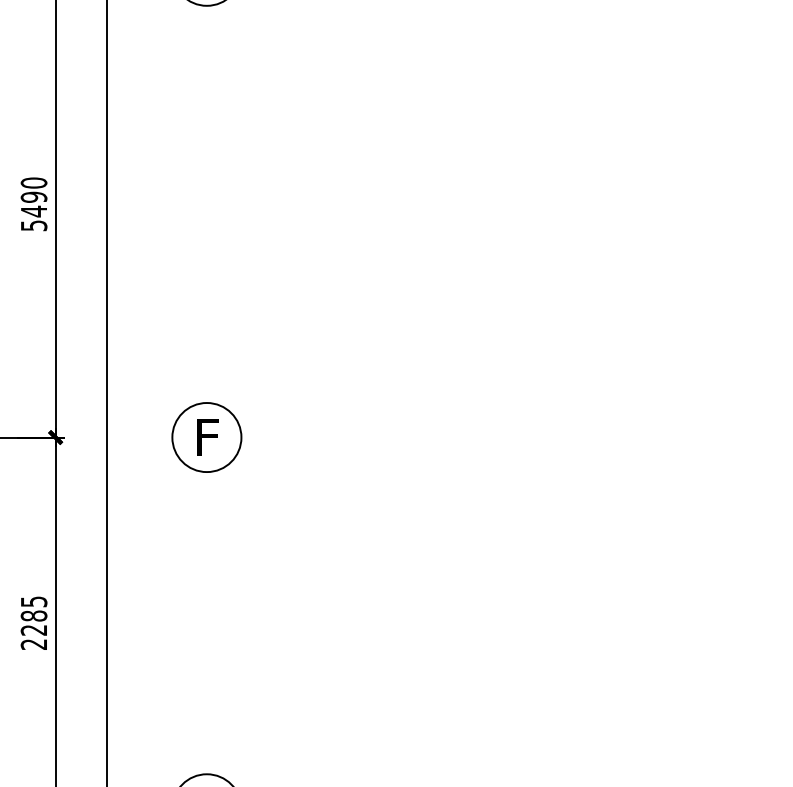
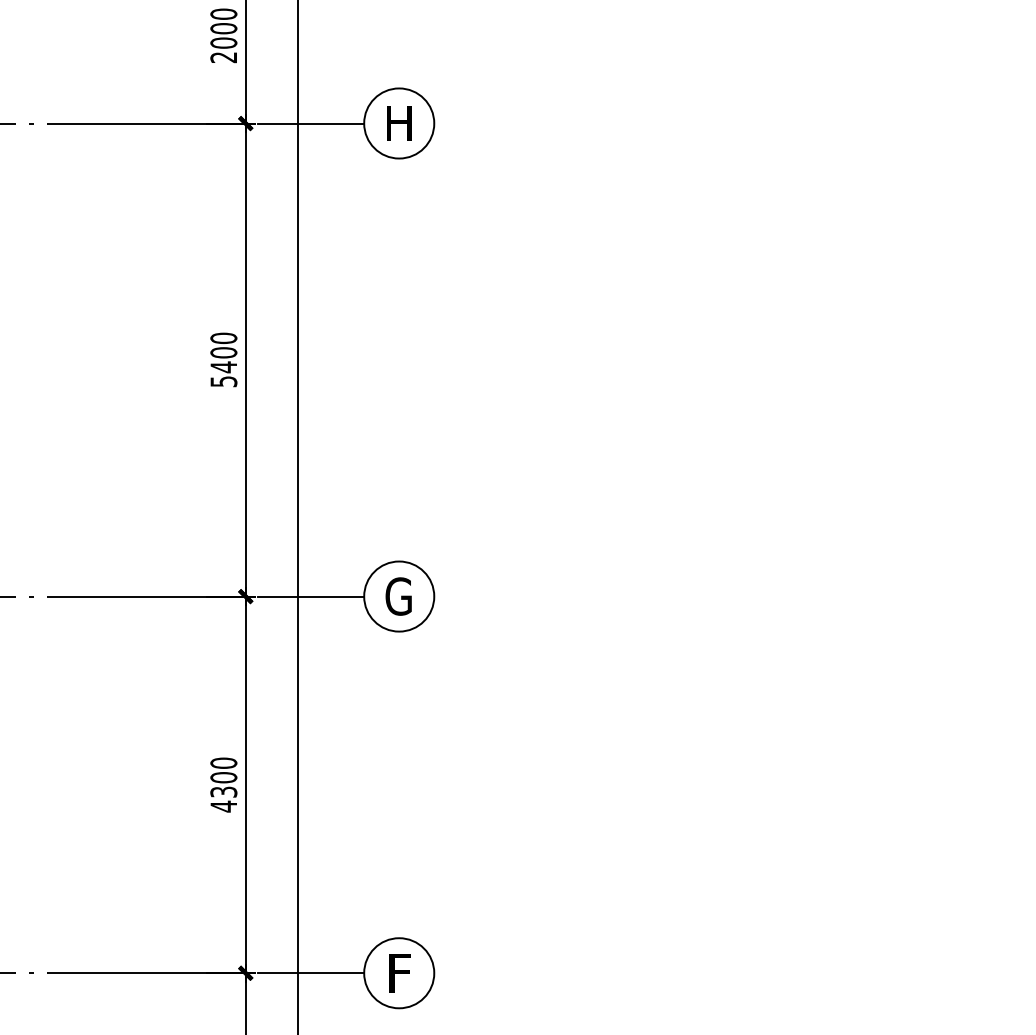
text: (33, 196) -> (223, 352), 5490 -> 5400
line: (120, 437) -> (311, 596), added
text: (206, 437) -> (398, 596), F -> G
text: (33, 622) -> (223, 784), 2285 -> 4300

